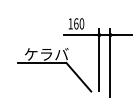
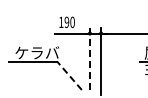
text: (75, 24) -> (66, 22), 160 -> 190
line: (98, 60) -> (89, 58), solid -> dashed
line: (78, 77) -> (69, 75), solid -> dashed

